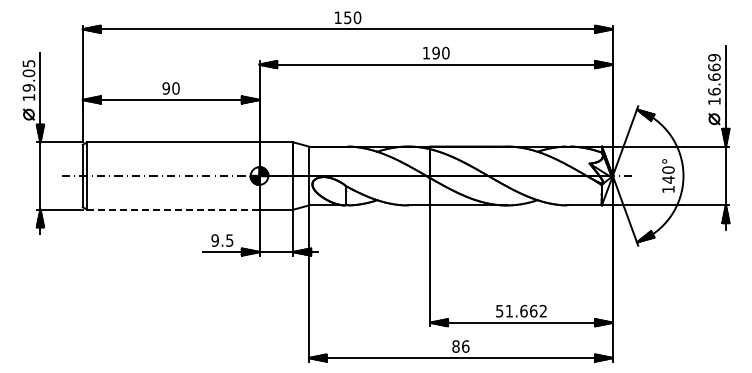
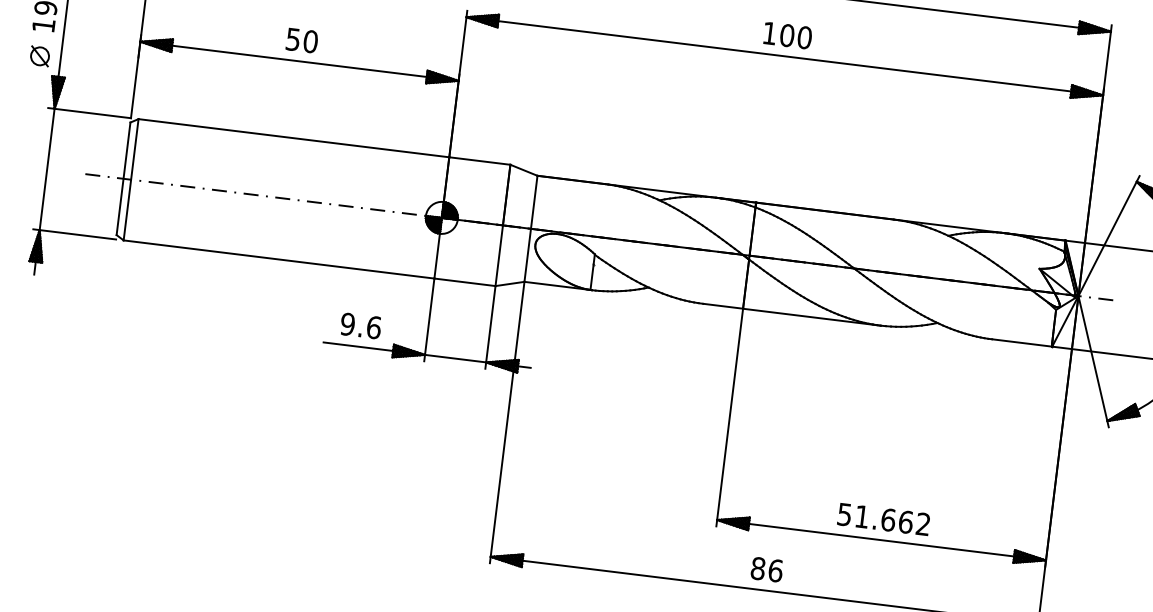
text: (435, 53) -> (786, 36), 190 -> 100
text: (166, 88) -> (293, 39), 90 -> 50
line: (173, 209) -> (279, 259), dashed -> solid
text: (229, 240) -> (373, 327), 9.5 -> 9.6

